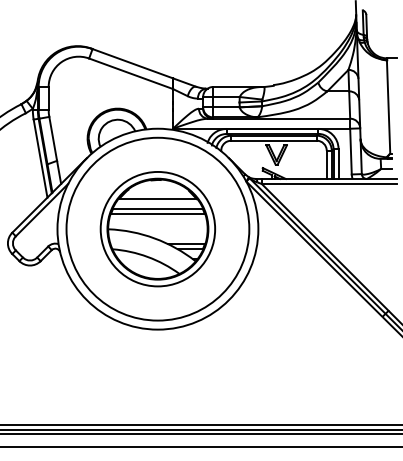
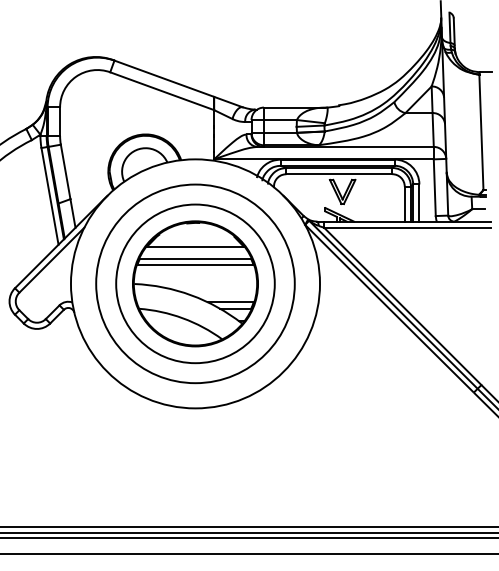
circle: (157, 228) -> (195, 283), size x0.7
circle: (157, 228) -> (195, 283), size x1.4

